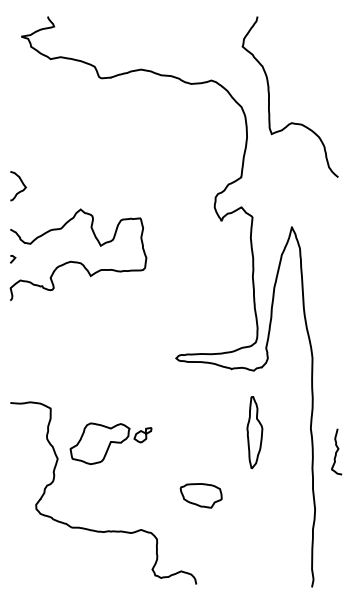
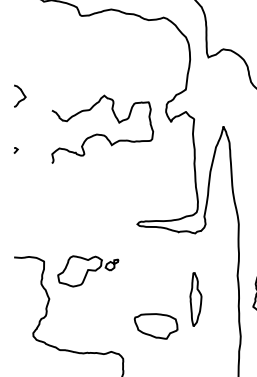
curve: (78, 261) -> (102, 134), moved
part: (254, 432) -> (195, 299), moved
part: (110, 443) -> (87, 271), moved
part: (200, 495) -> (155, 326), size x1.4

